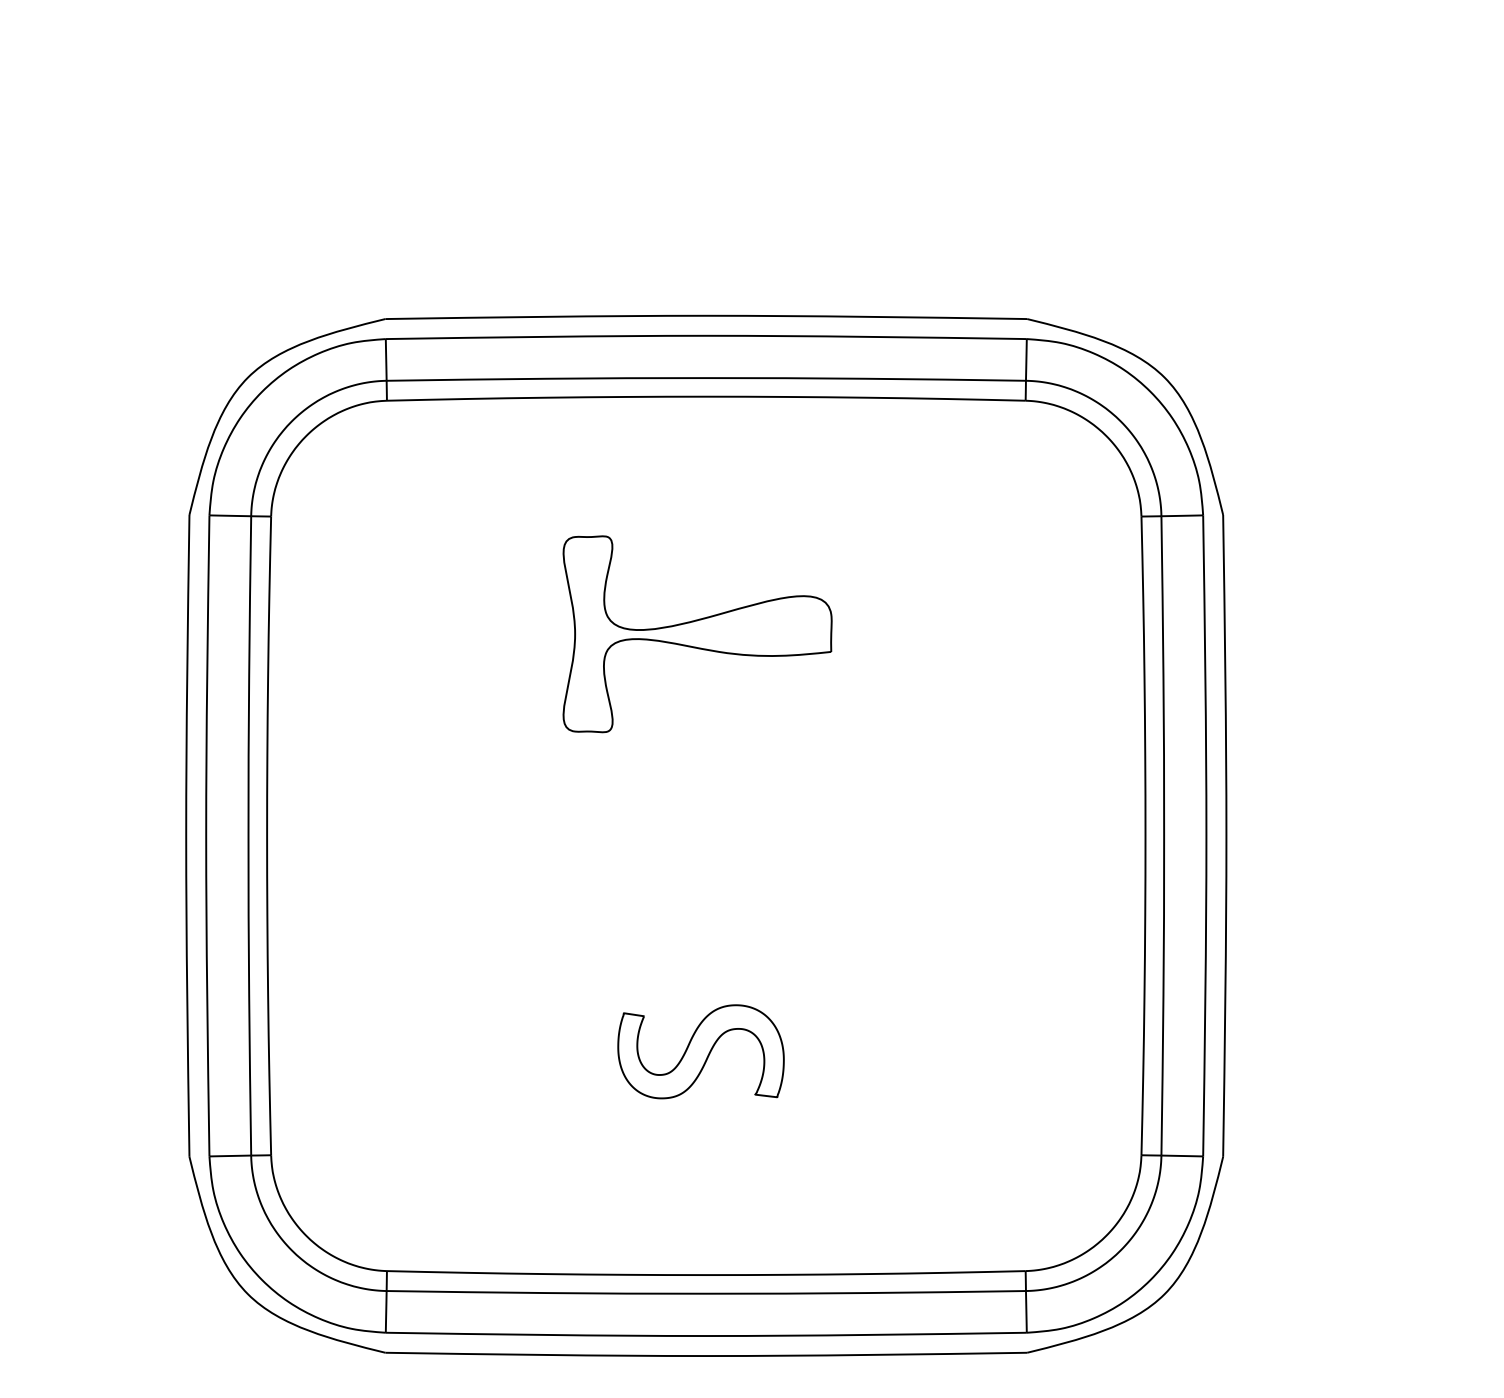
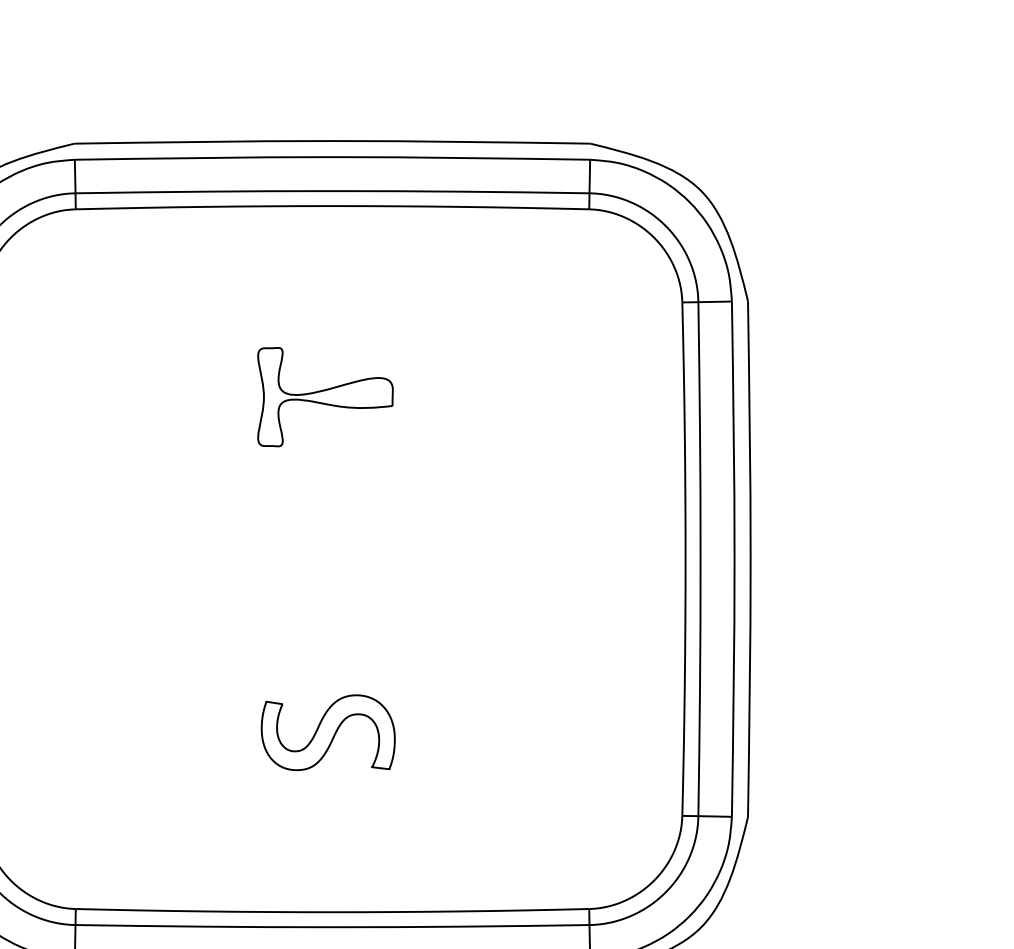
part: (697, 634) -> (325, 397), size x0.62

